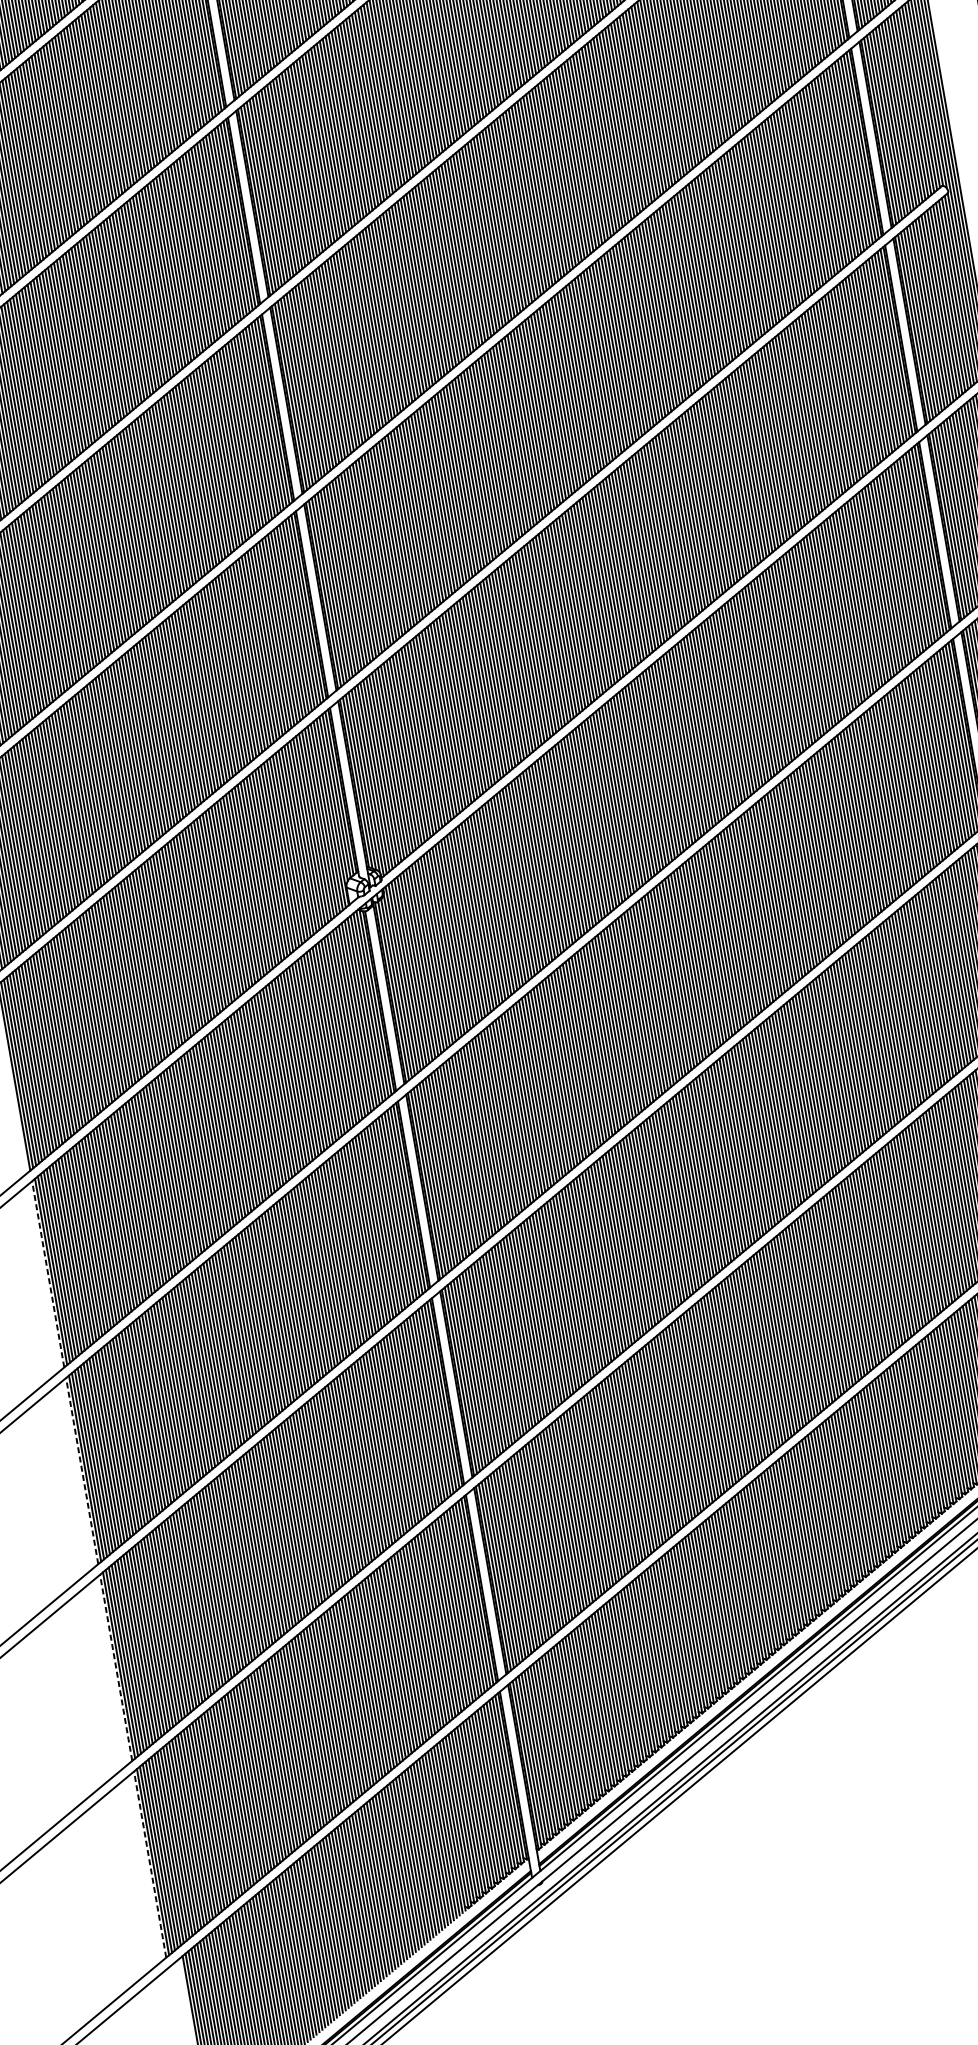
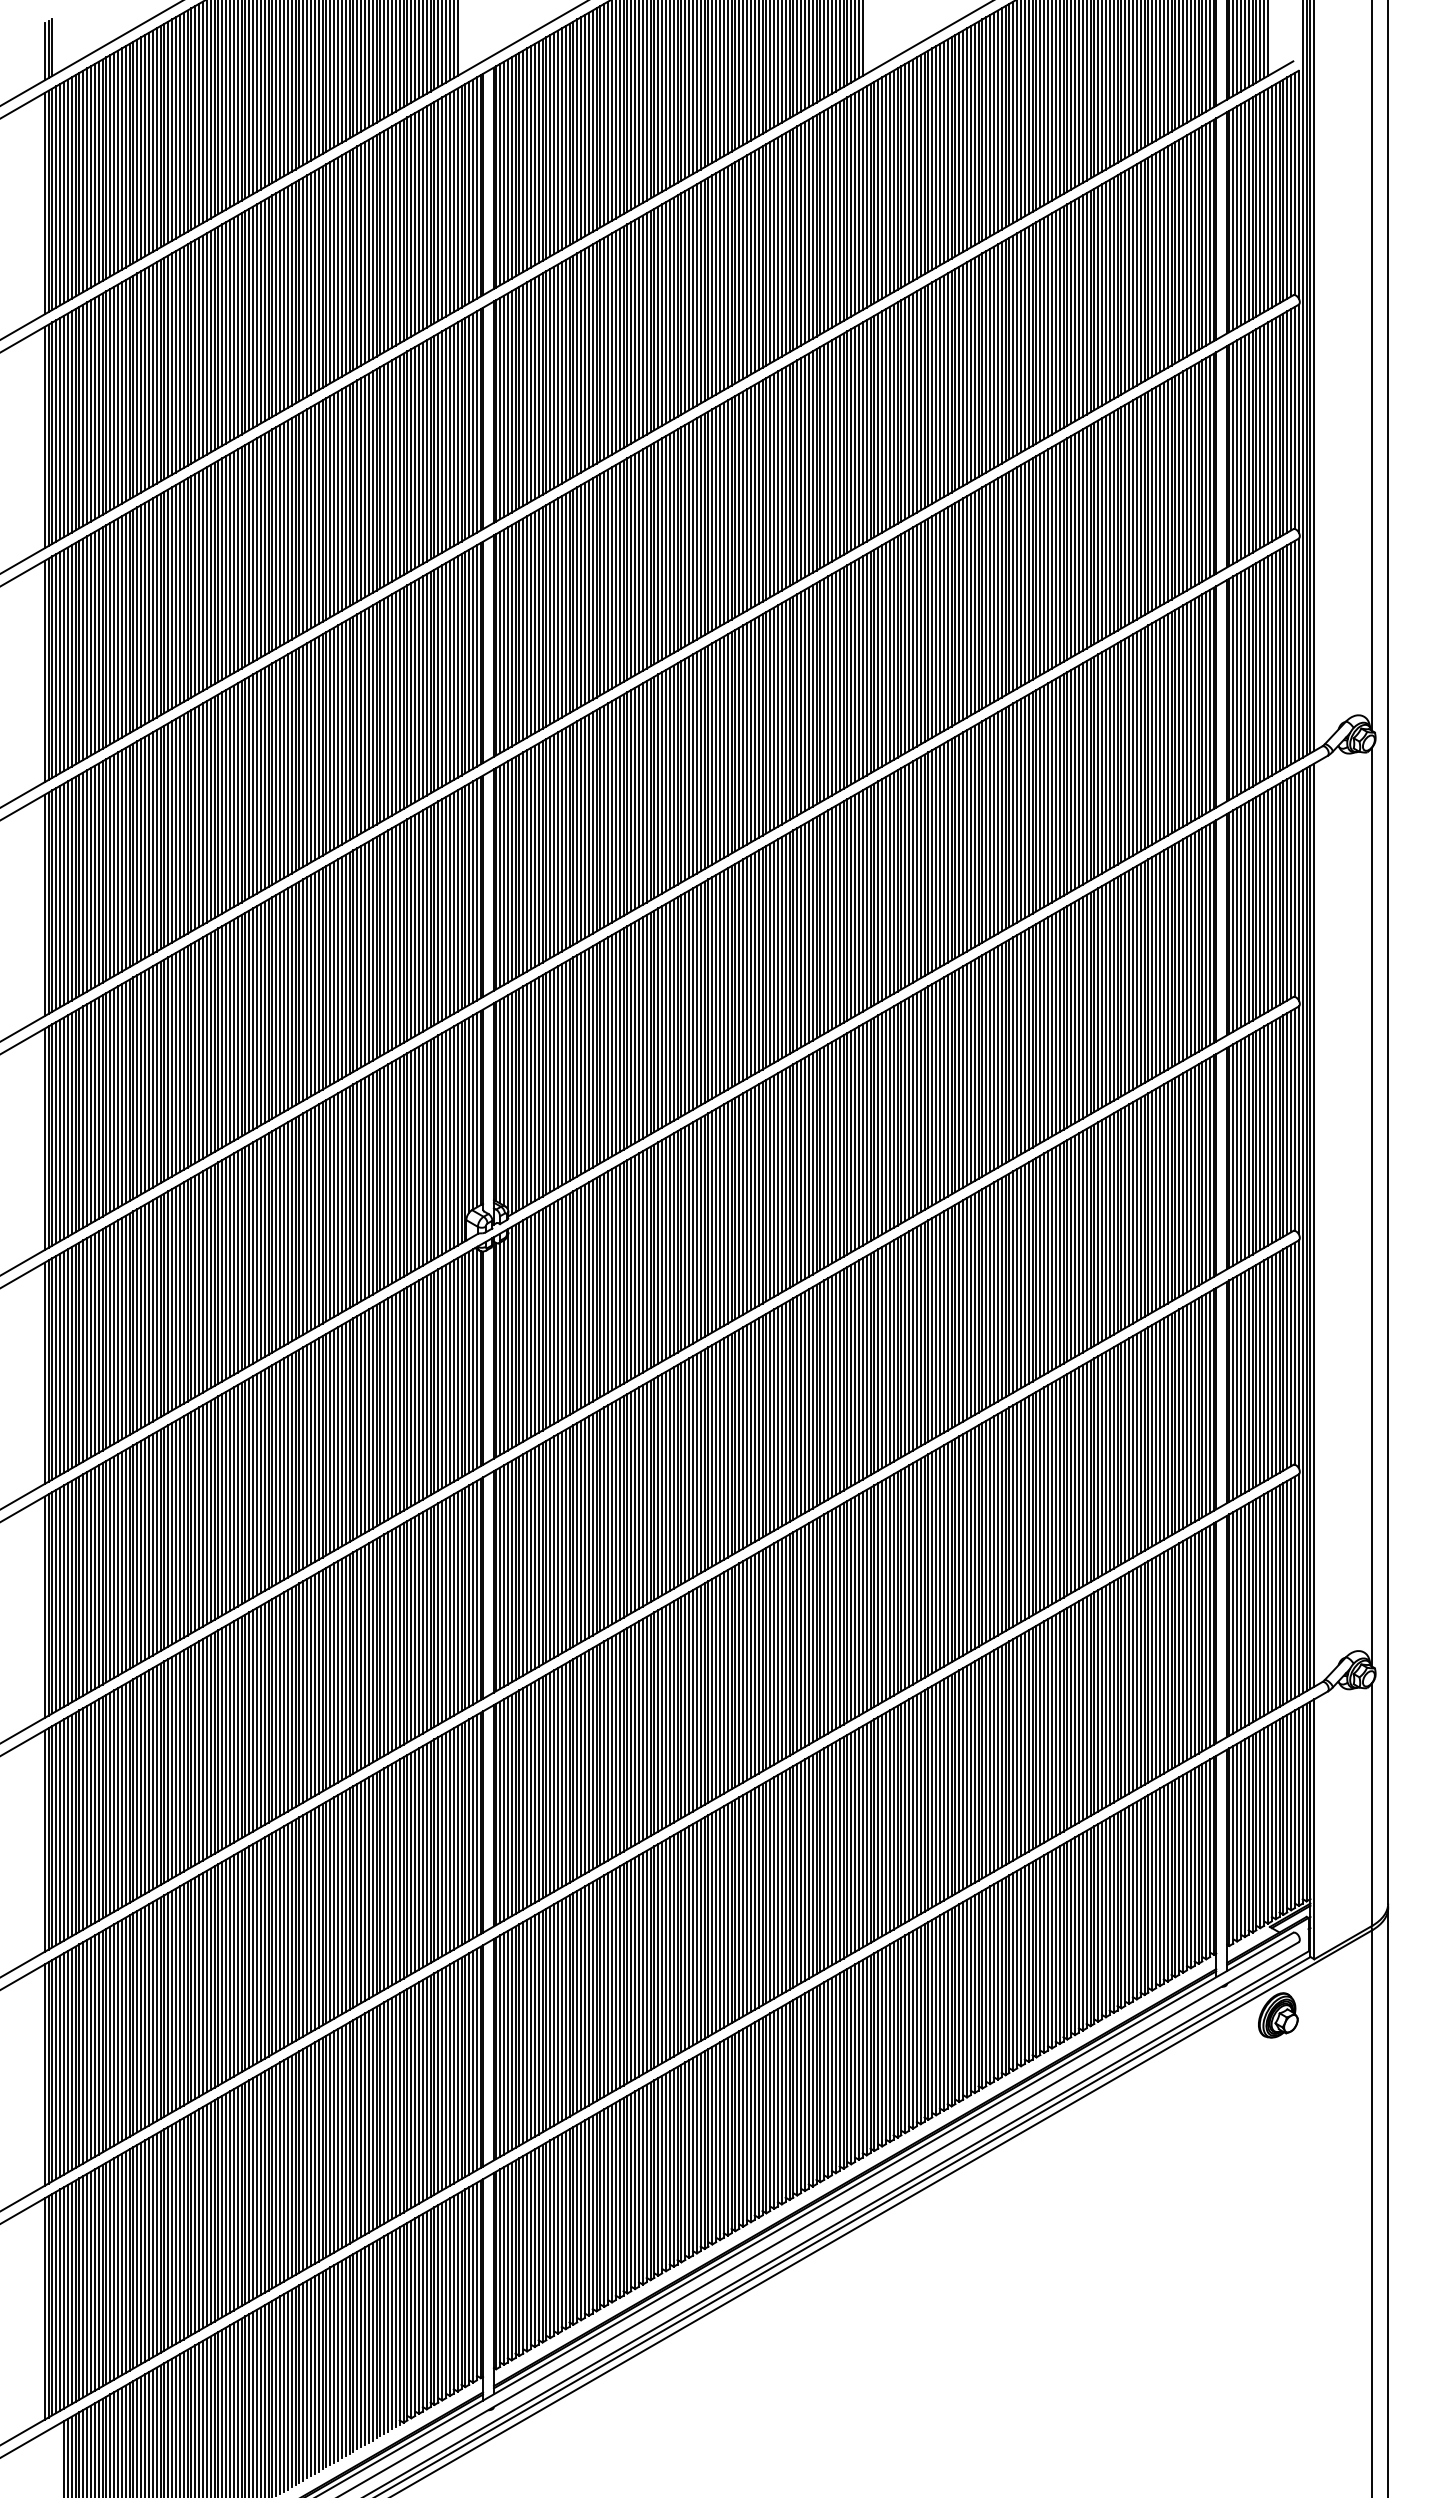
line: (48, 1274) -> (44, 1607), dashed -> solid
line: (82, 1471) -> (44, 1841), dashed -> solid
line: (116, 1668) -> (44, 2075), dashed -> solid
line: (150, 1865) -> (44, 2309), dashed -> solid

